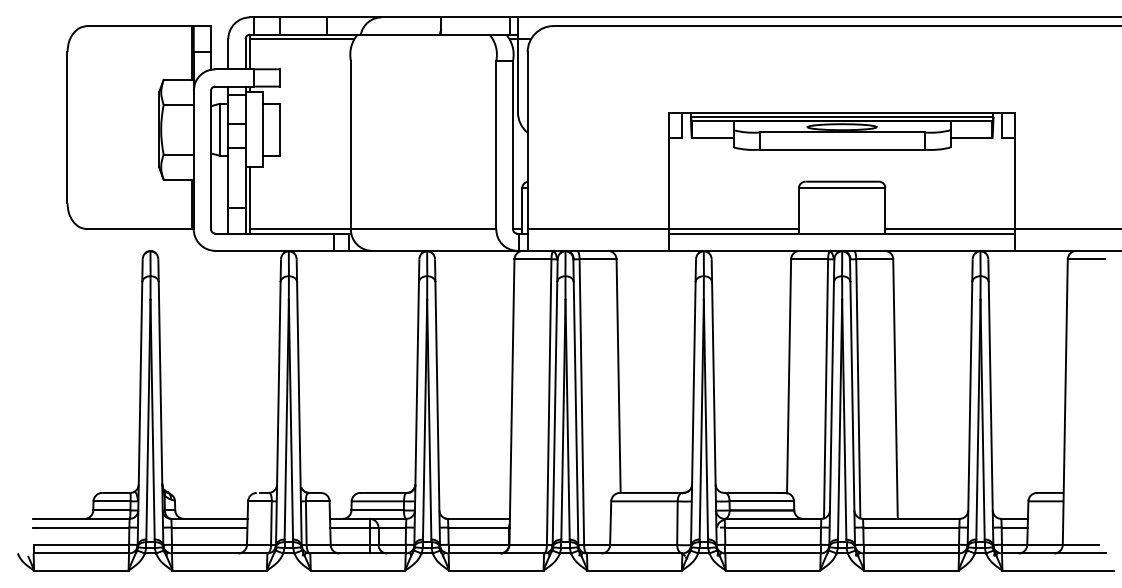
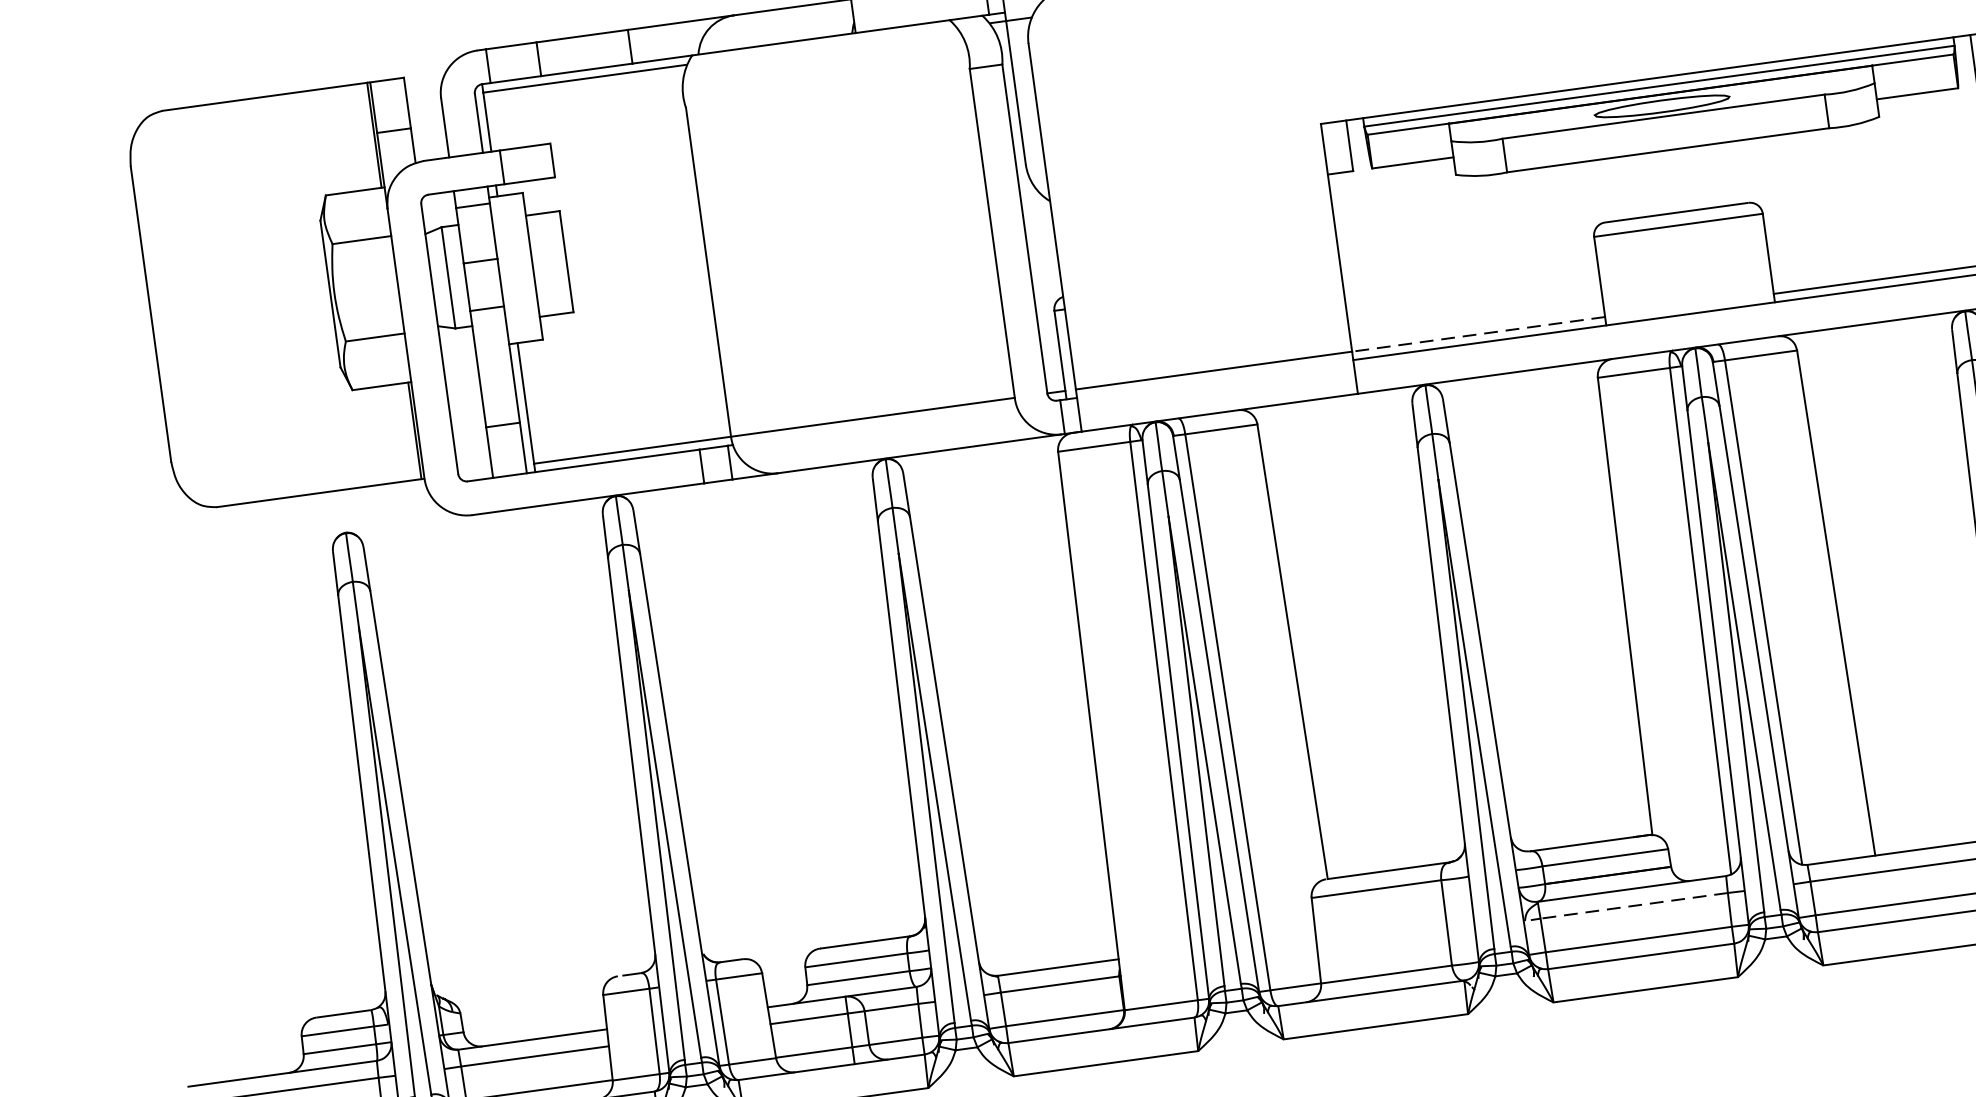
line: (734, 229) -> (1479, 334), solid -> dashed
line: (772, 527) -> (1633, 905), solid -> dashed

